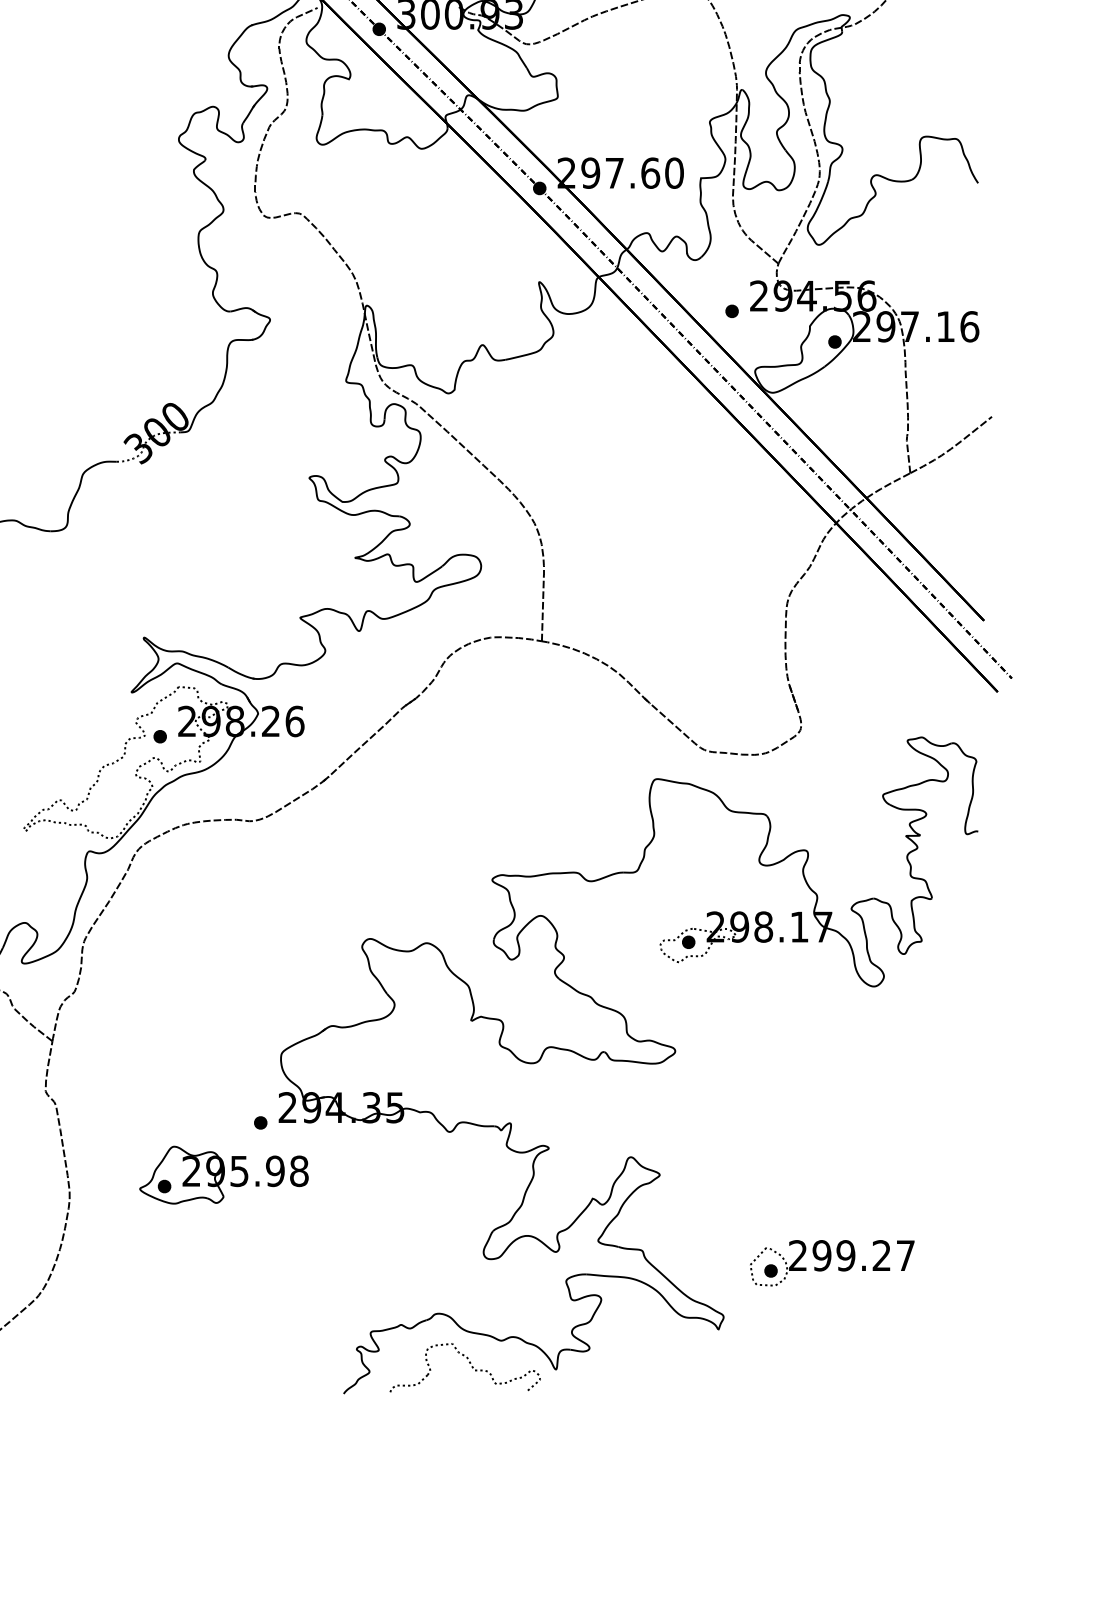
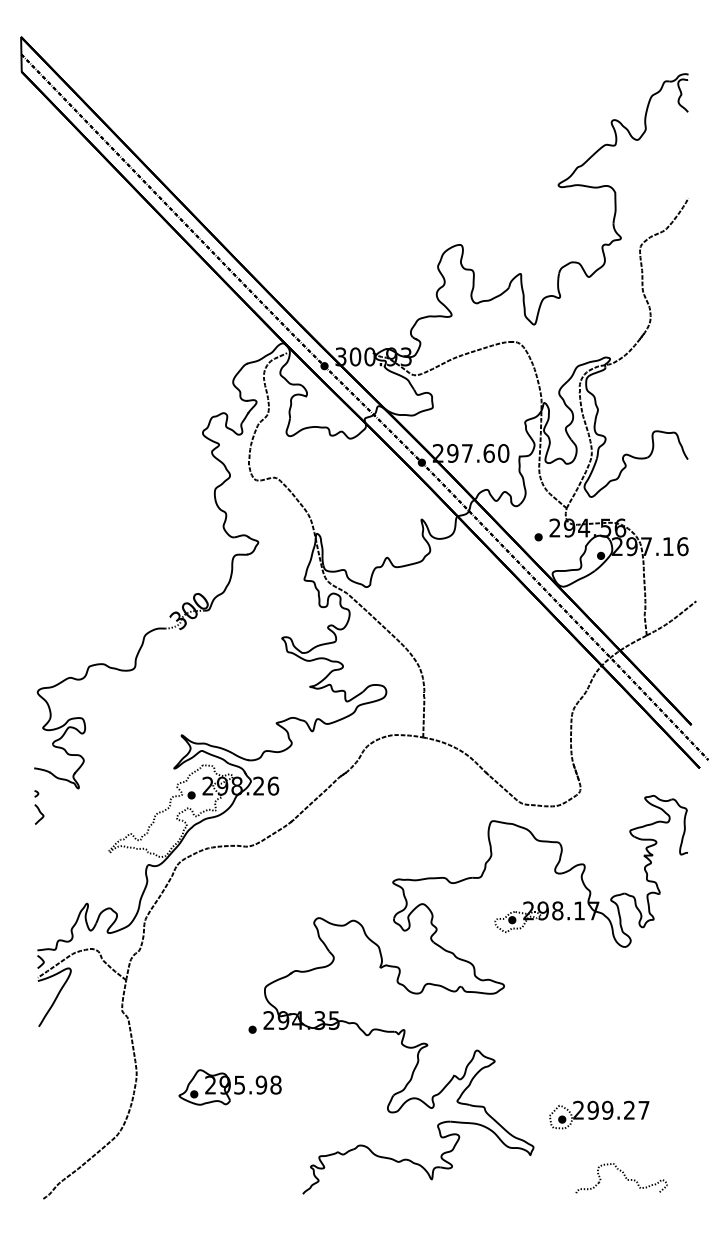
part: (222, 1175) -> (229, 1087), moved
part: (464, 1368) -> (621, 1178), moved

